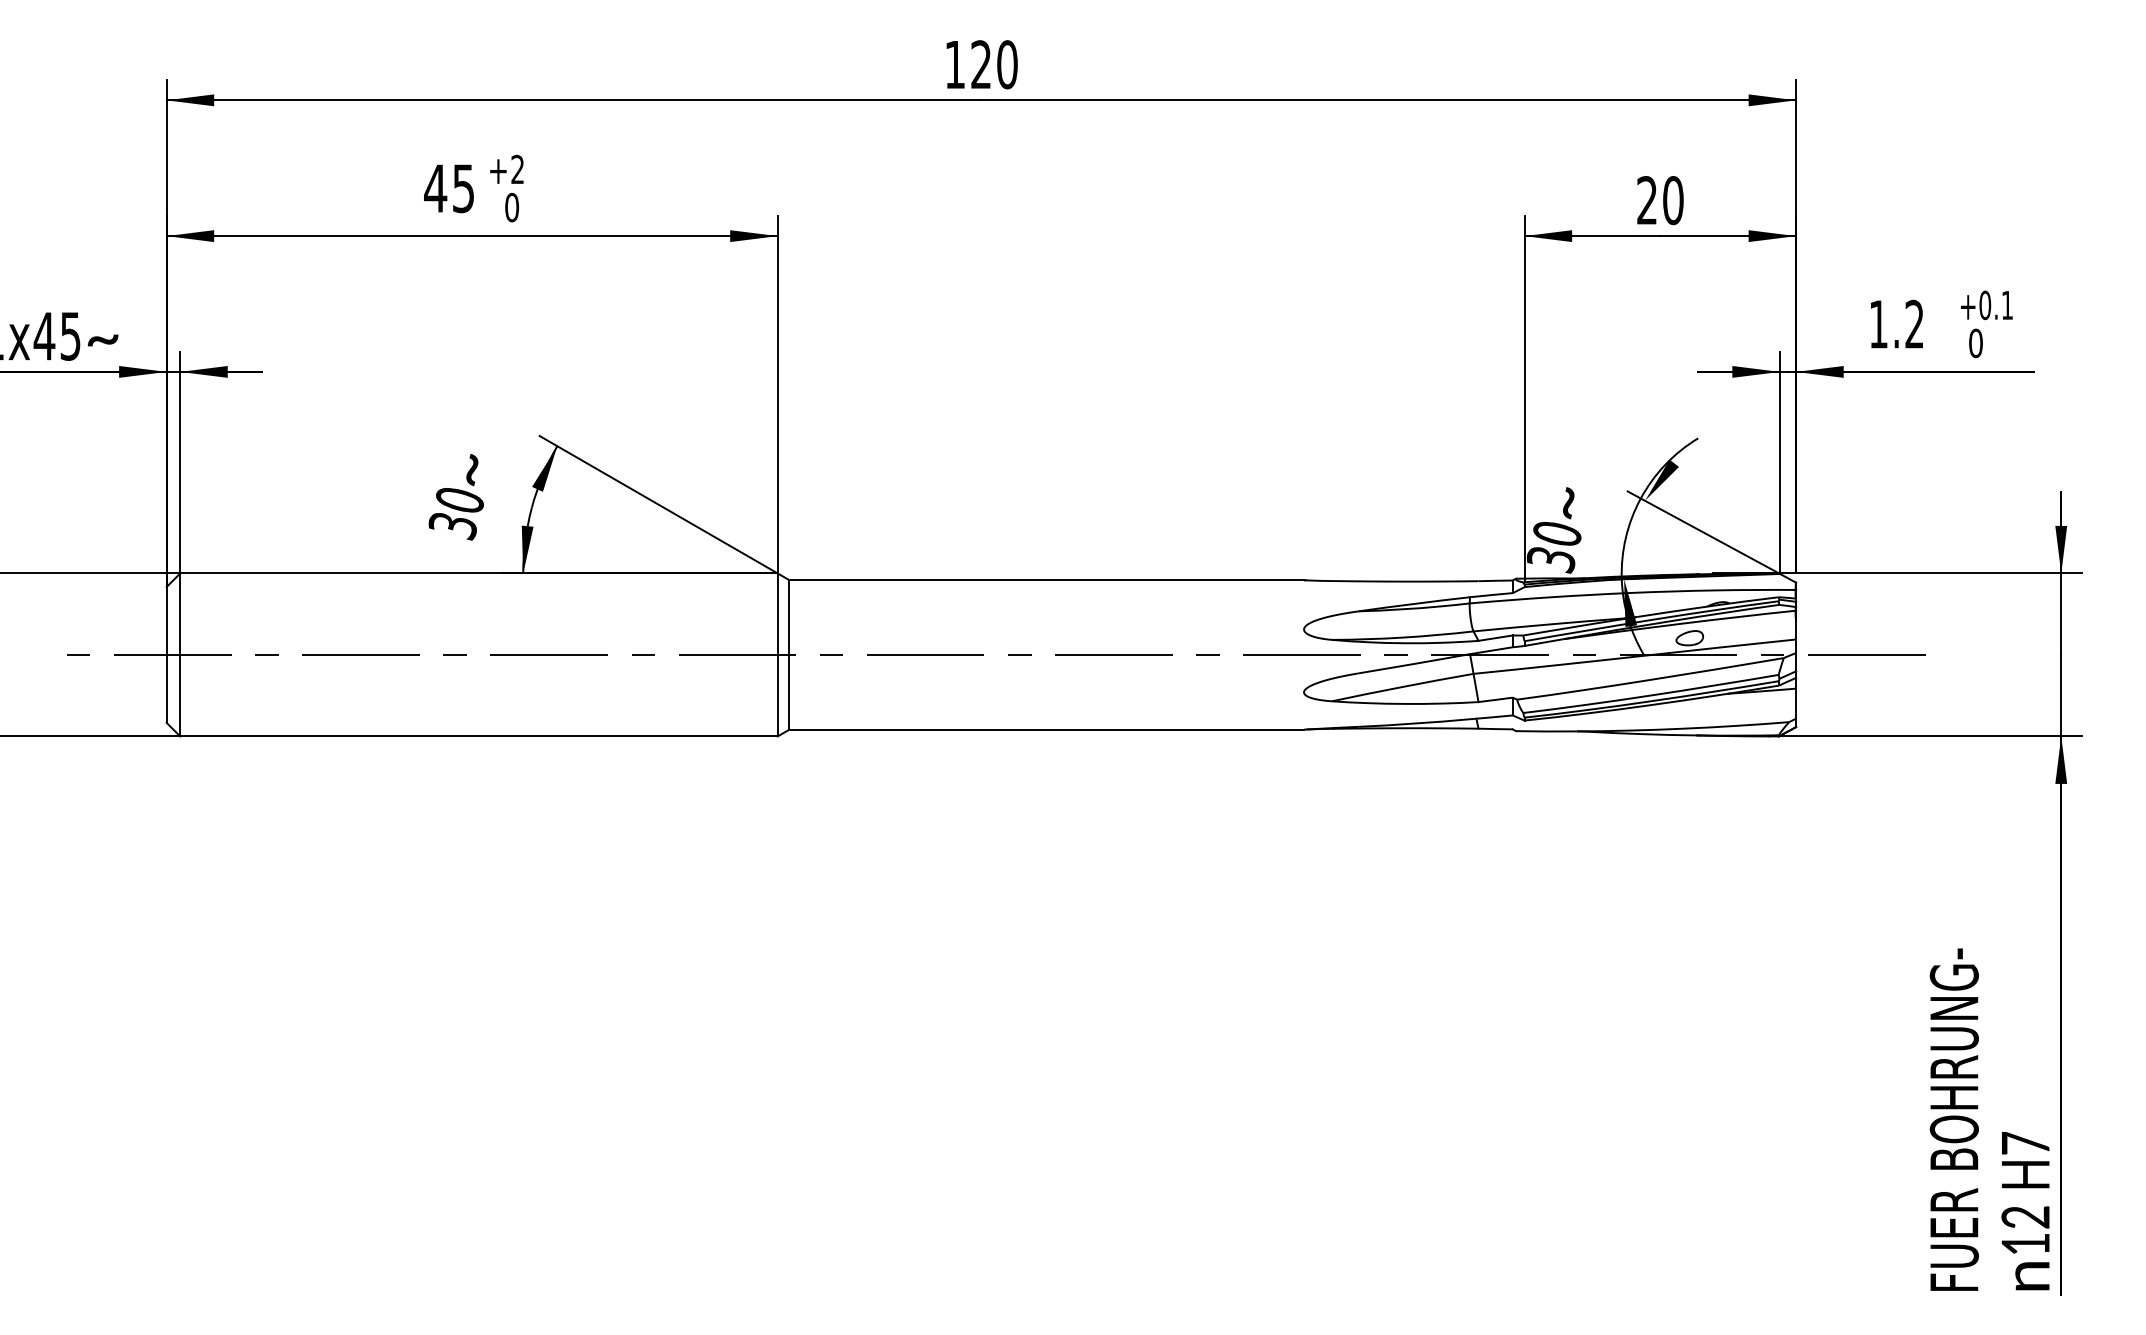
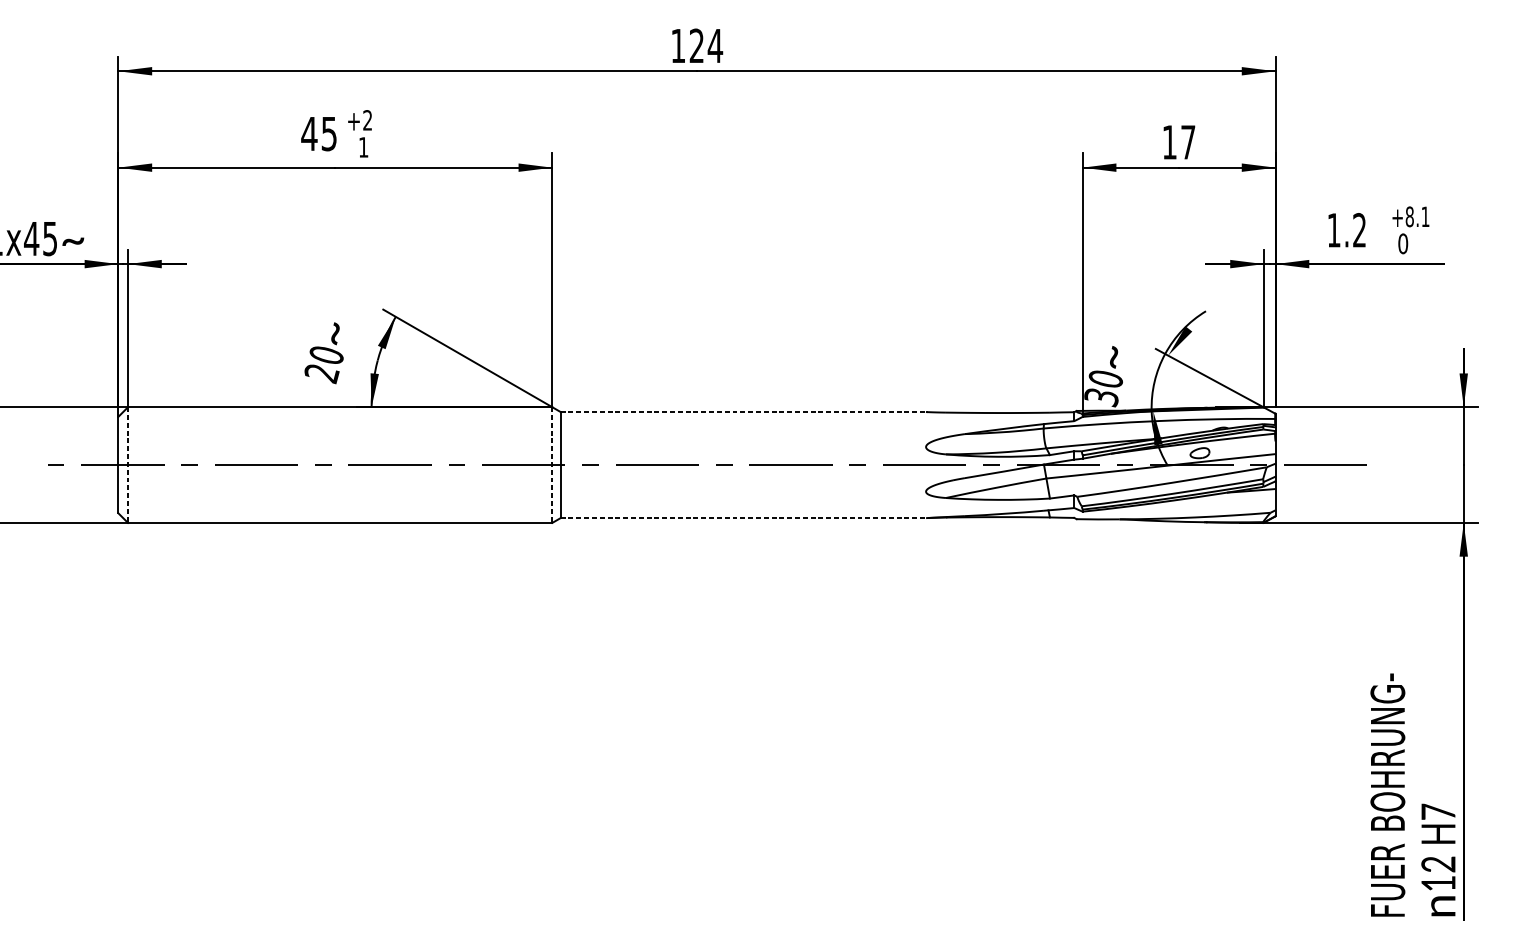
text: (1007, 64) -> (715, 45), 120 -> 124
text: (1660, 200) -> (1179, 142), 20 -> 17
text: (512, 207) -> (363, 147), 0 -> 1
text: (1985, 305) -> (1409, 216), +0.1 -> +8.1
text: (453, 527) -> (322, 374), 30 -> 20
line: (1047, 580) -> (743, 412), solid -> dashed
line: (180, 655) -> (128, 465), solid -> dashed
line: (777, 655) -> (552, 465), solid -> dashed
line: (1047, 729) -> (743, 518), solid -> dashed

